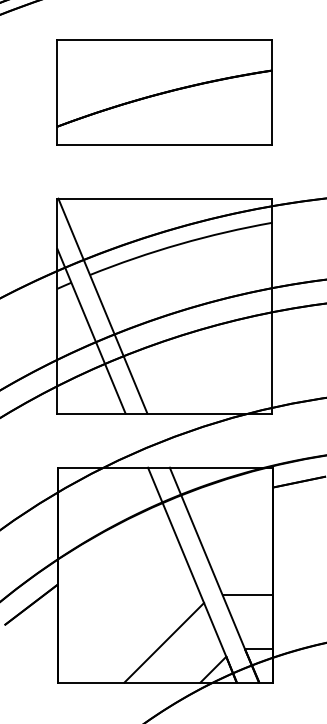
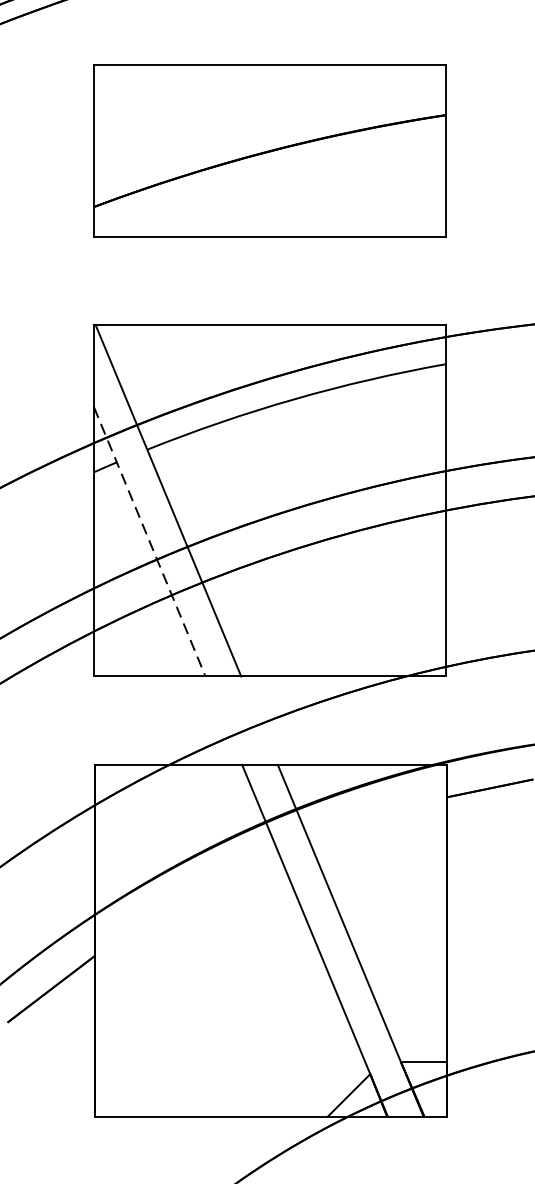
line: (91, 331) -> (149, 542), solid -> dashed
line: (247, 595) -> (404, 973), removed
line: (164, 642) -> (269, 1050), removed

